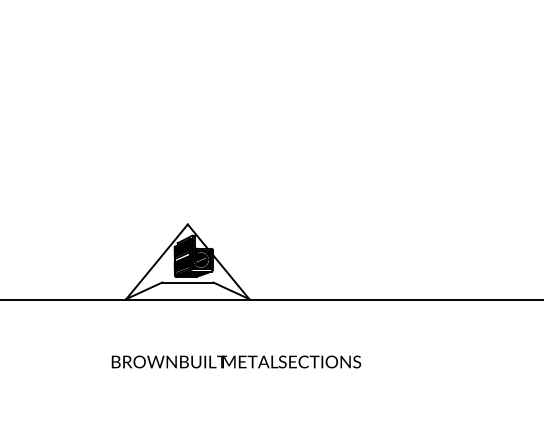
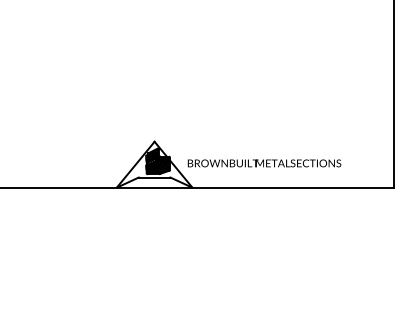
text: (236, 362) -> (264, 163), moved

